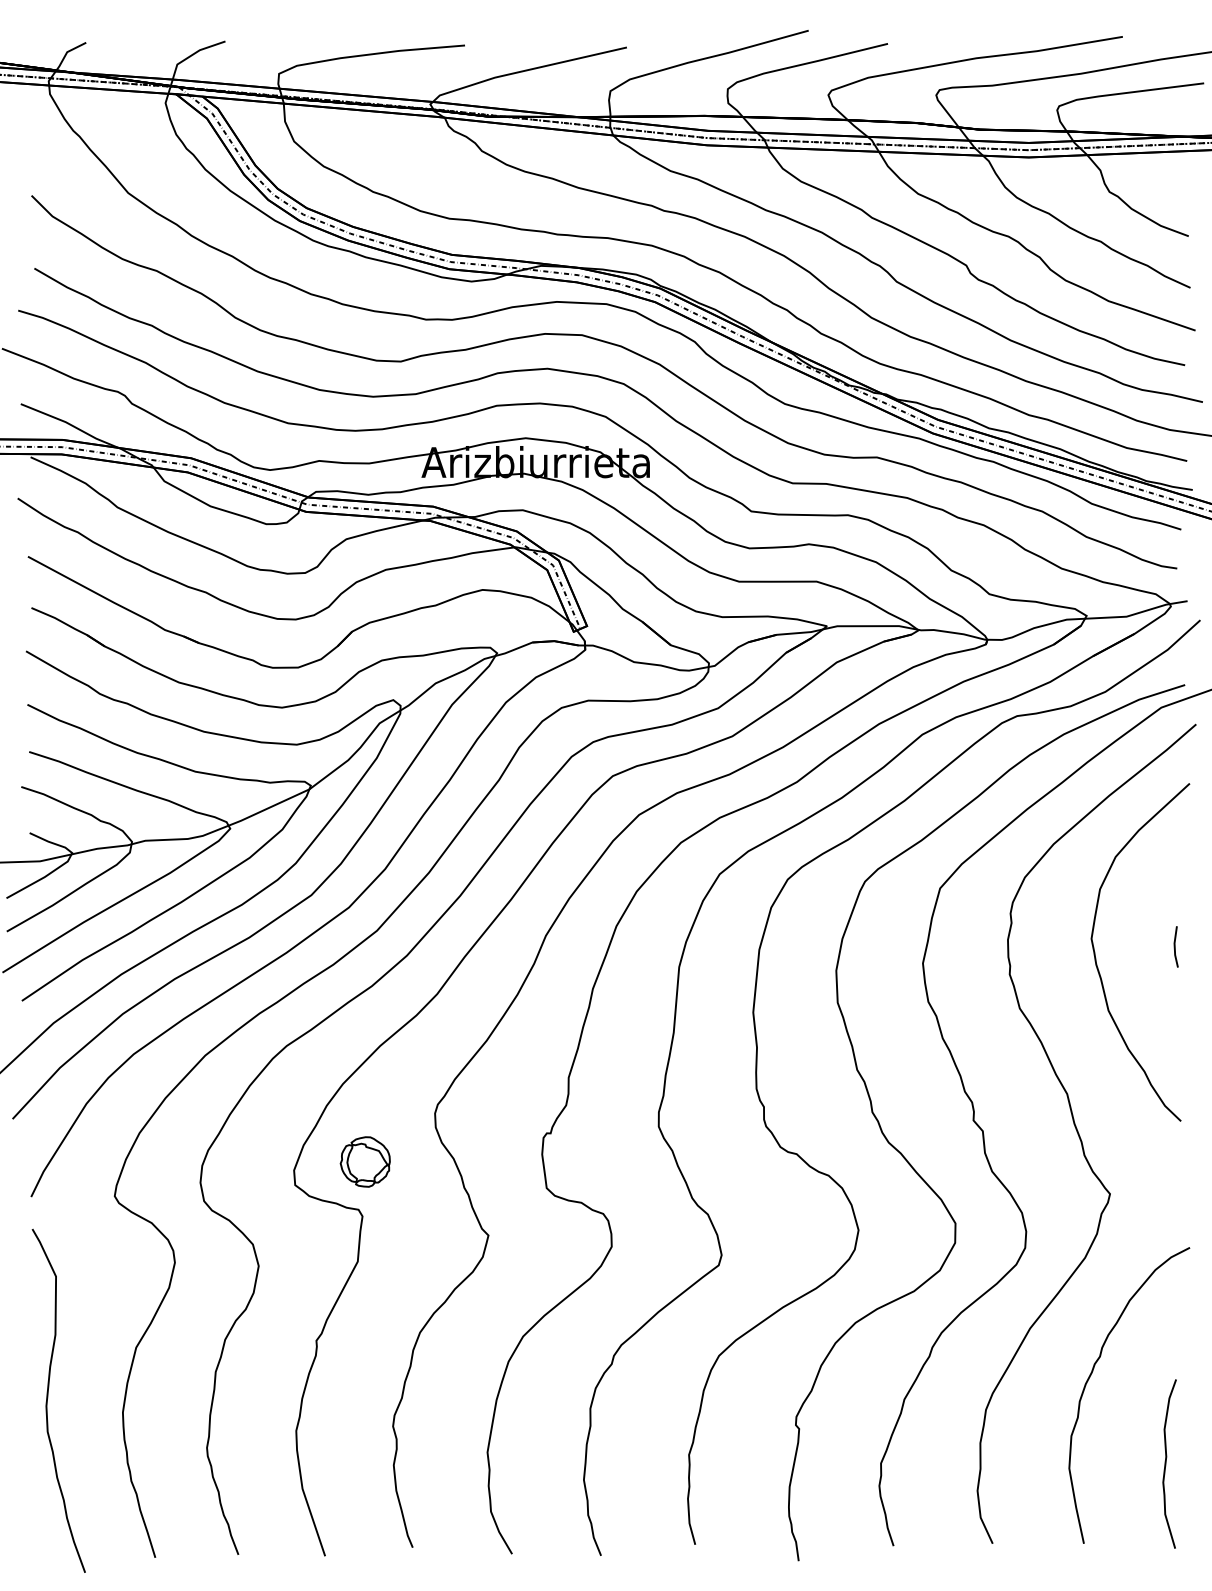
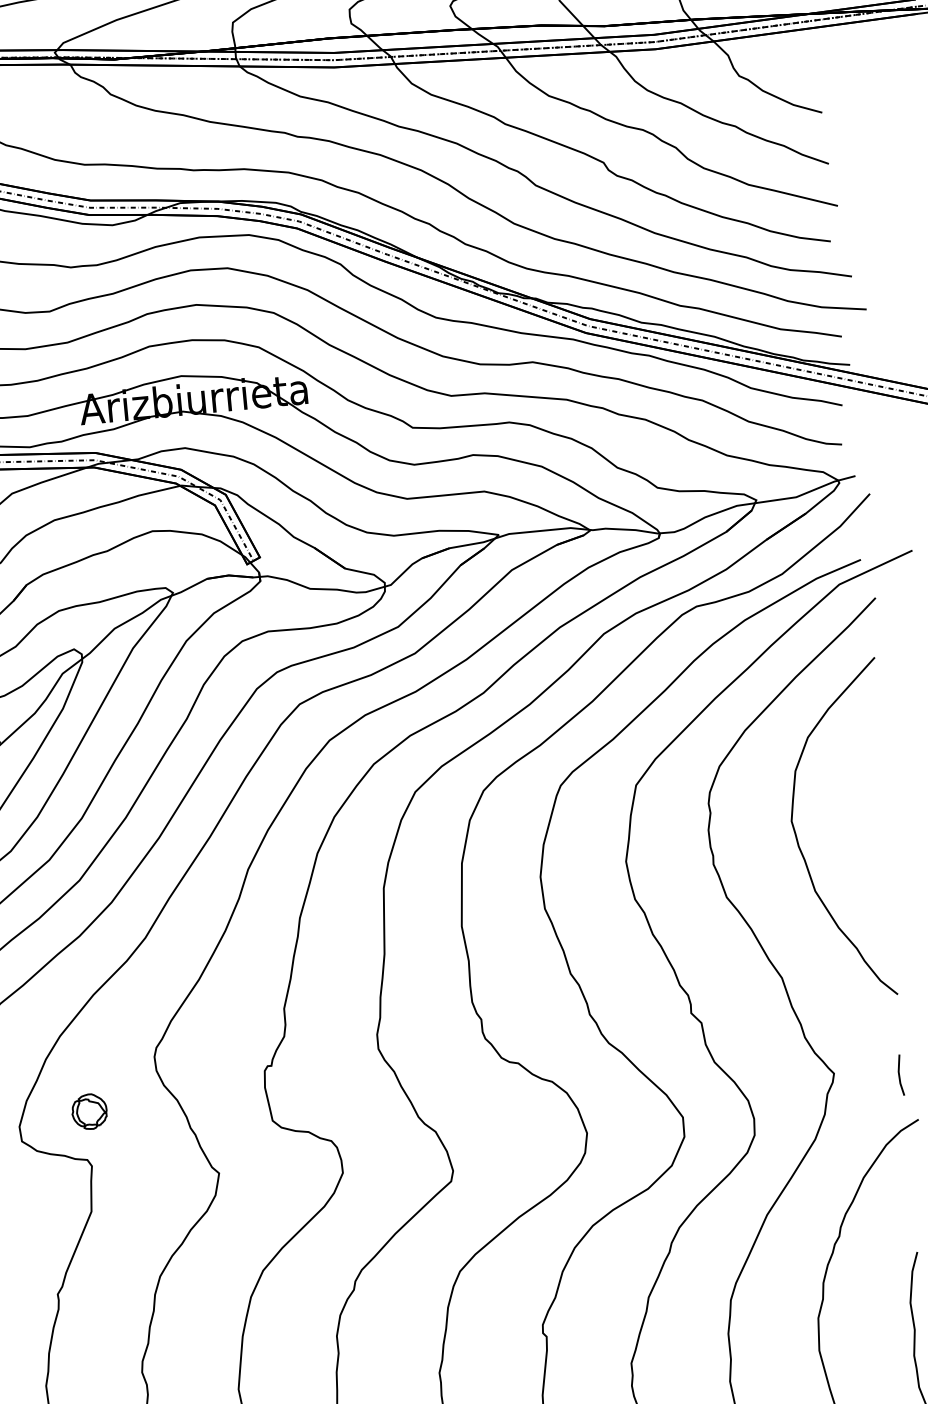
line: (1175, 946) -> (899, 1074), moved
part: (364, 1161) -> (88, 1111), size x0.7

